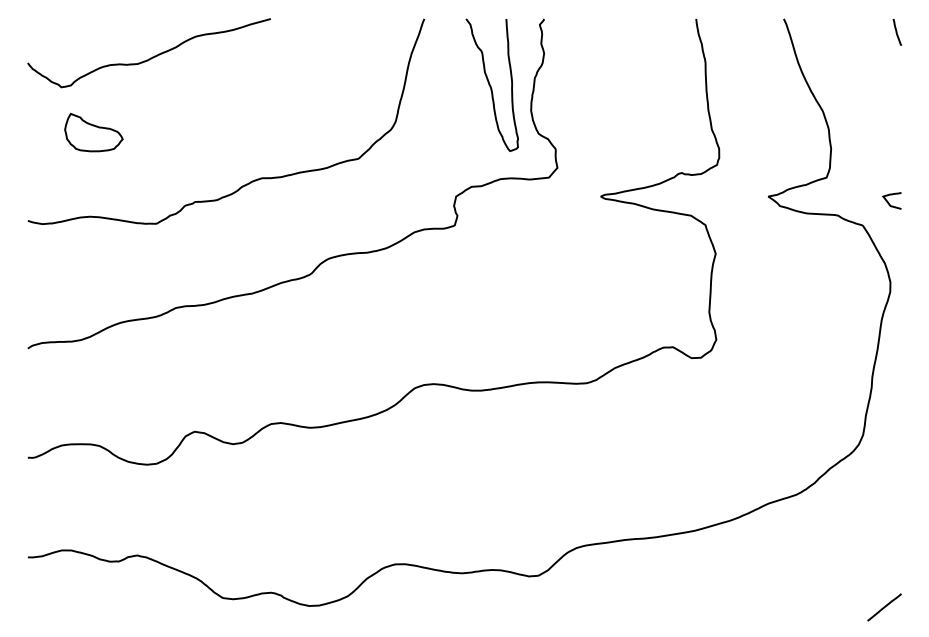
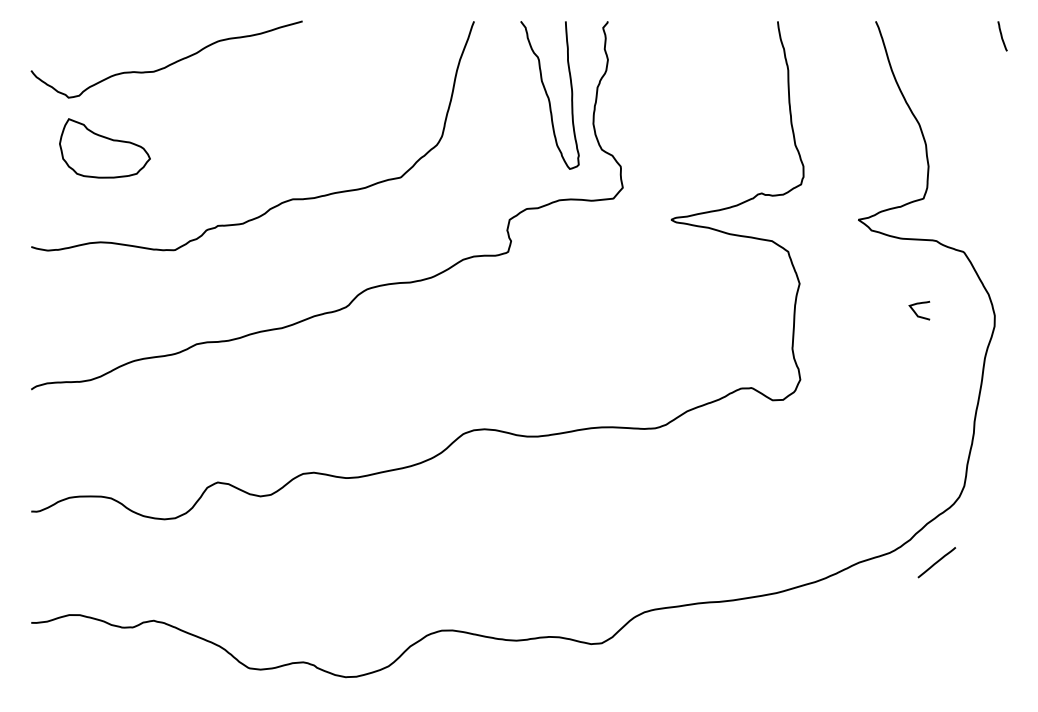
part: (93, 132) -> (104, 148), size x1.4
curve: (889, 202) -> (916, 312), moved
line: (884, 607) -> (936, 562), moved

